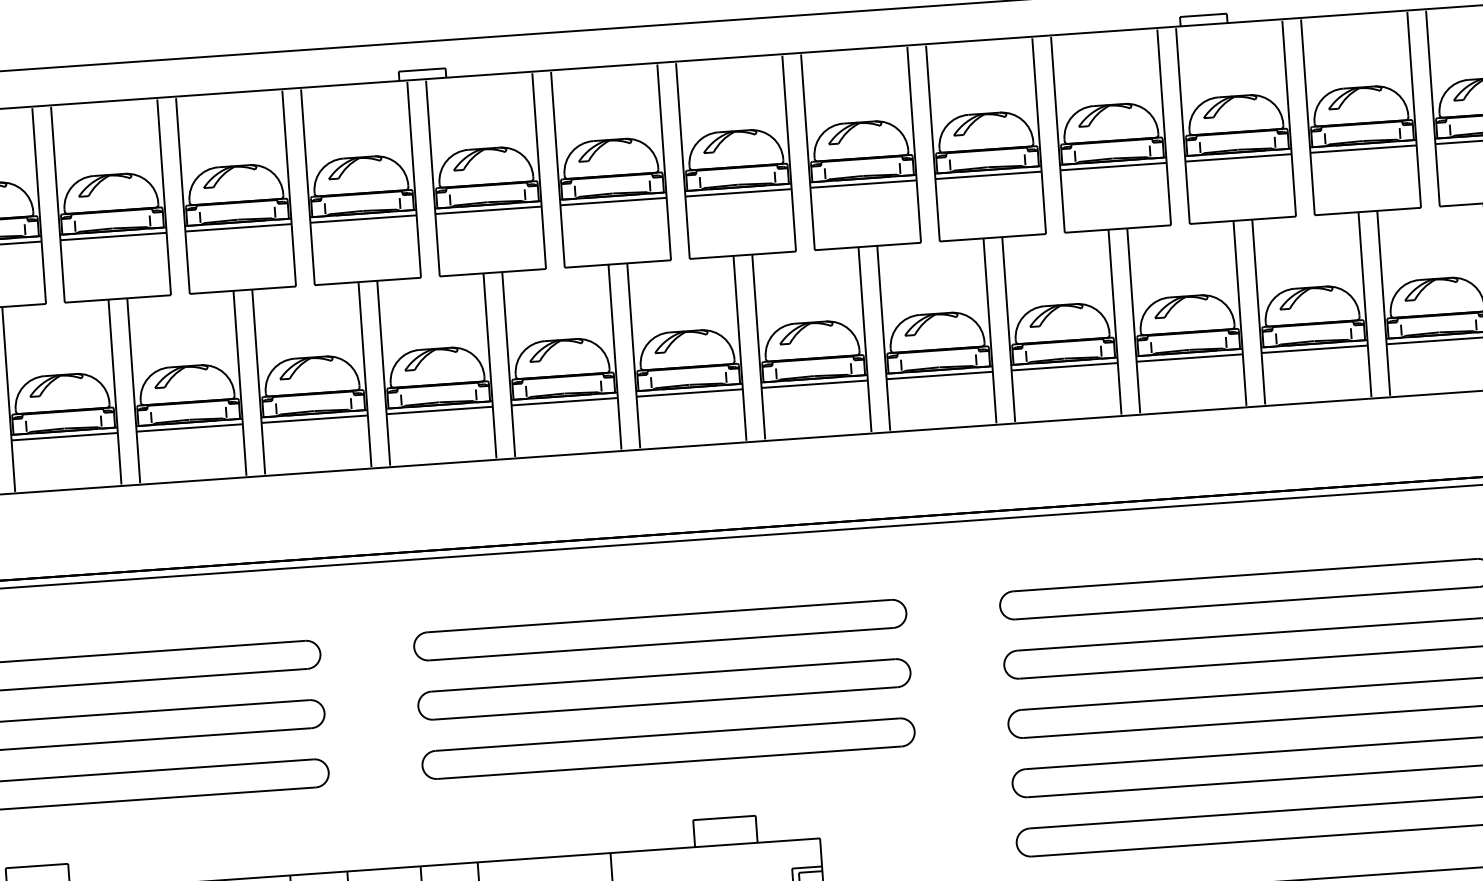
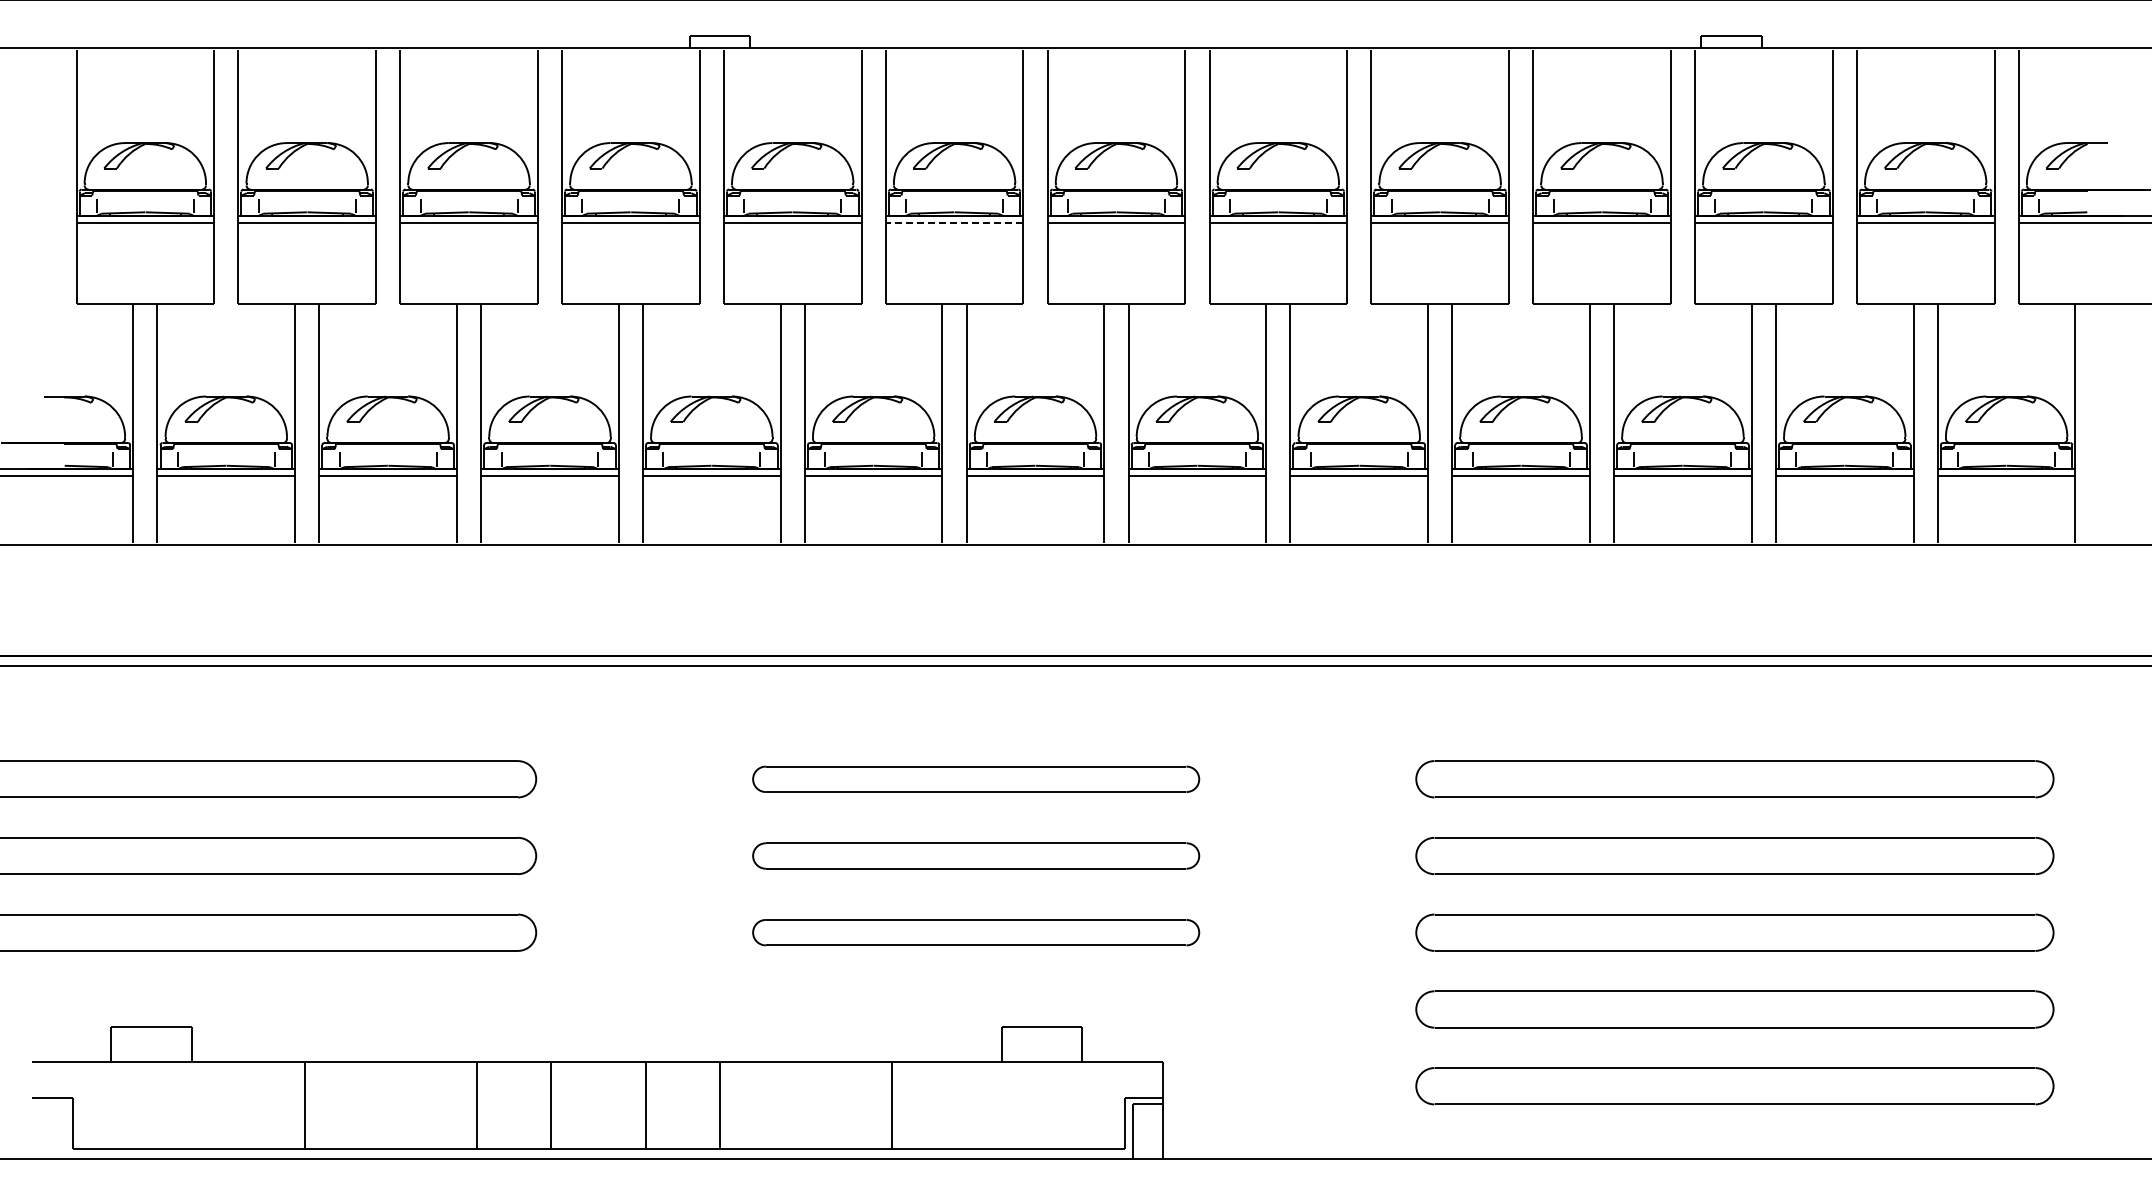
line: (613, 201) -> (954, 222), solid -> dashed
part: (659, 630) -> (975, 779), size x0.7
part: (663, 689) -> (975, 855), size x0.7
part: (667, 748) -> (975, 932), size x0.7

